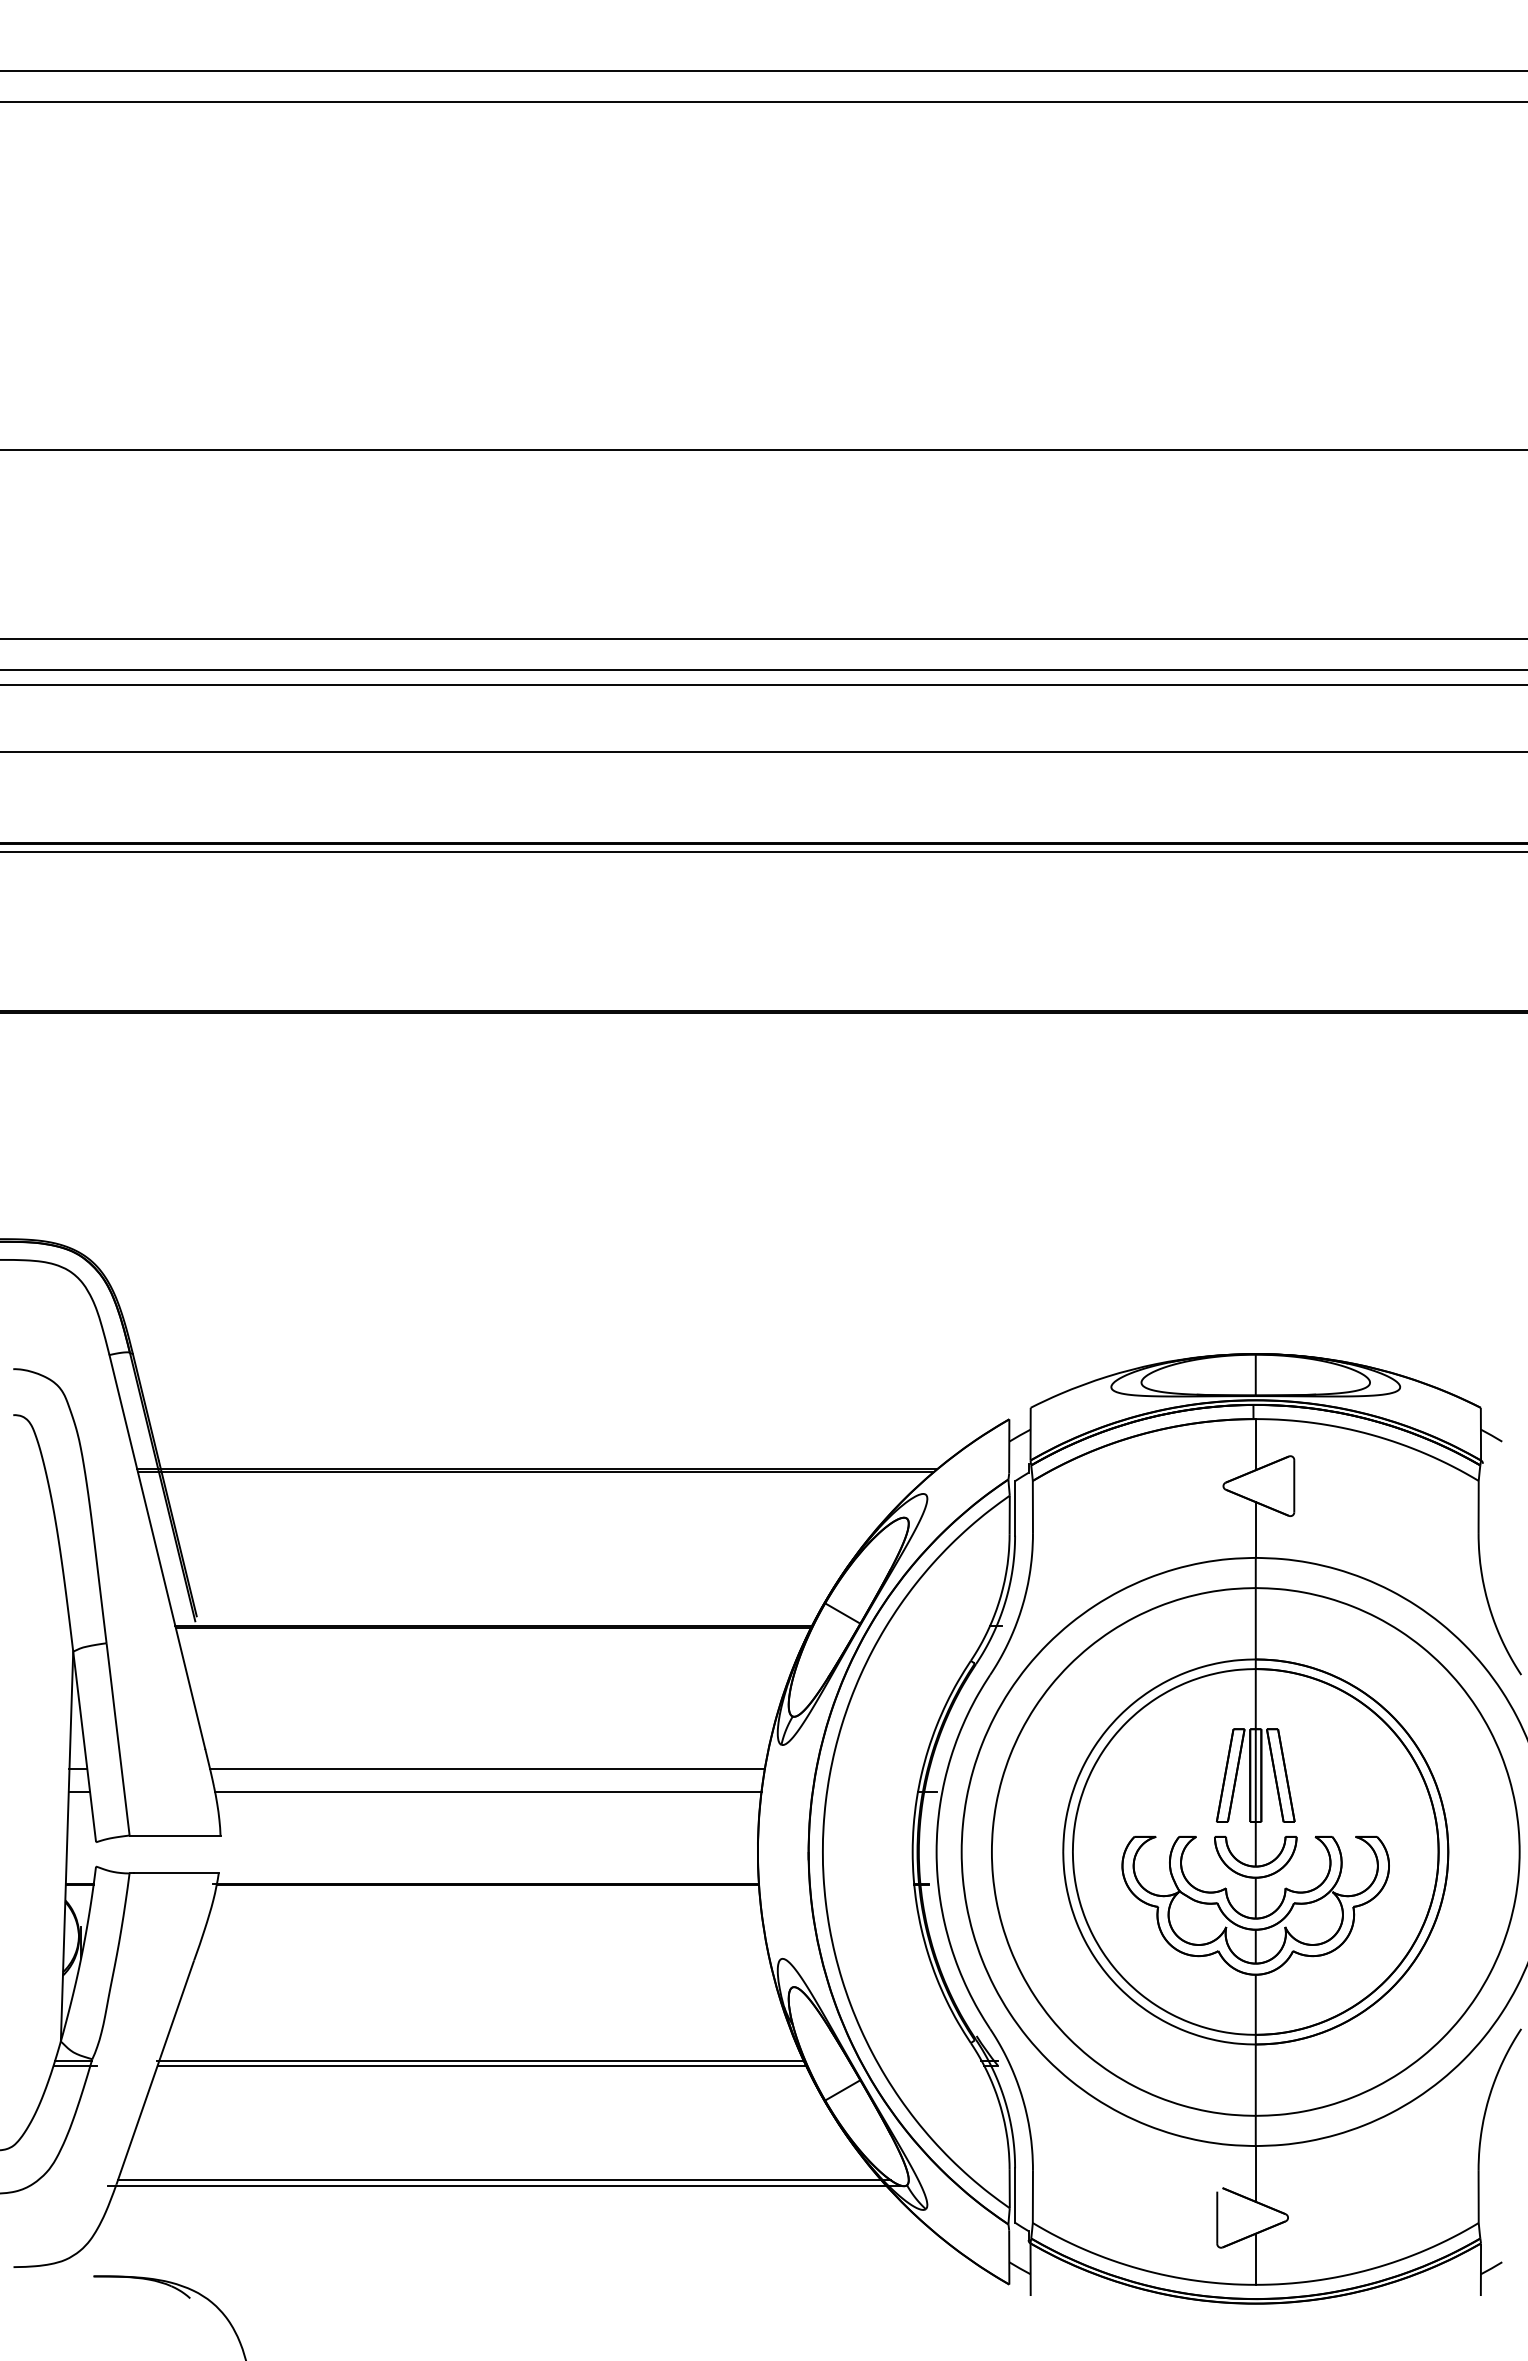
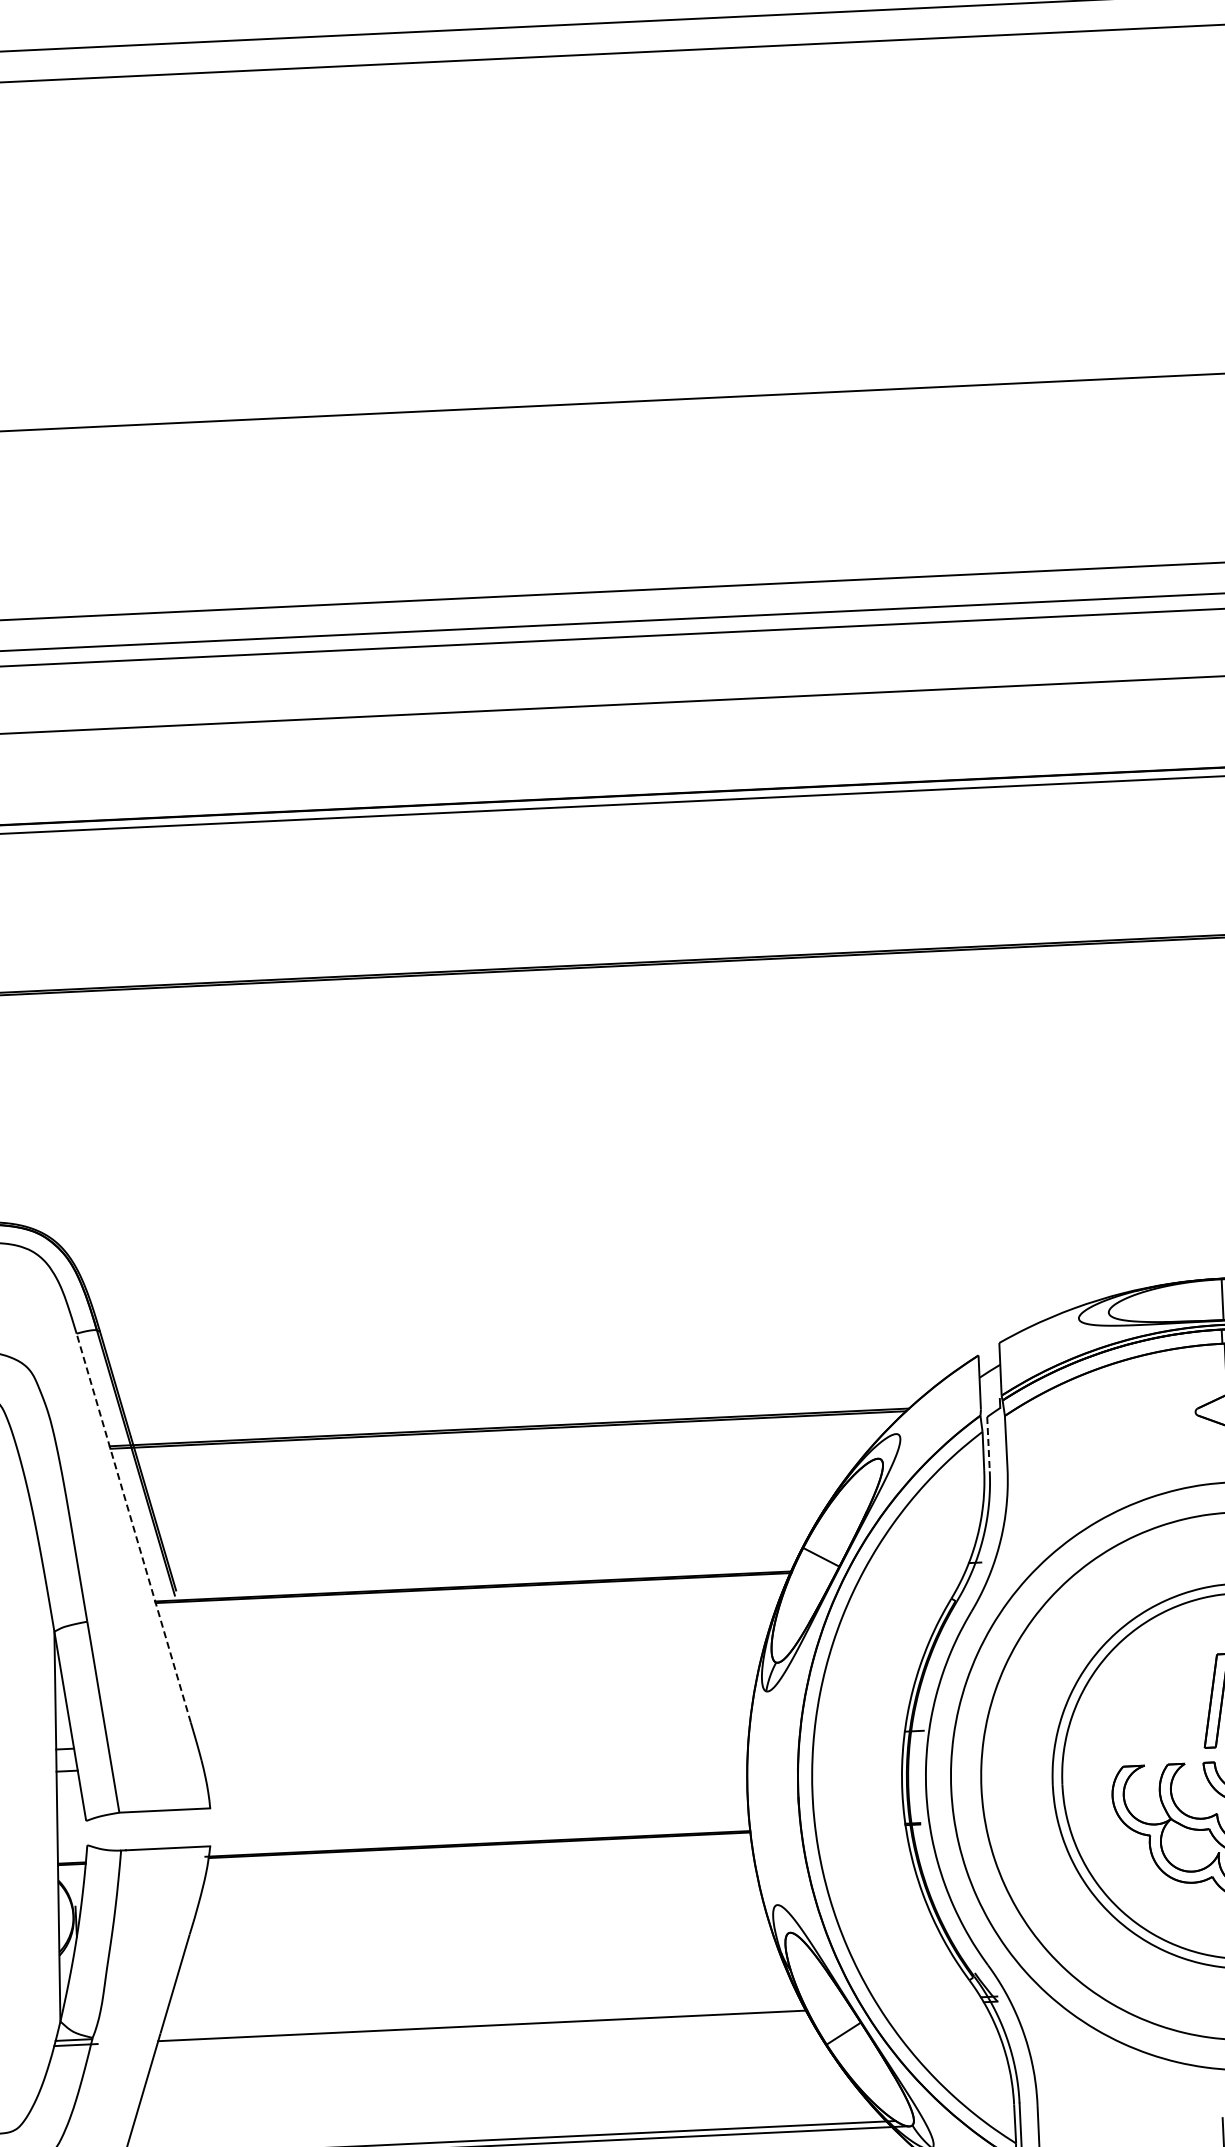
line: (1015, 1508) -> (988, 1444), solid -> dashed
line: (157, 1551) -> (133, 1527), solid -> dashed
line: (487, 1769) -> (473, 1729), removed
line: (488, 1791) -> (475, 1751), removed
line: (481, 2060) -> (481, 2020), removed

